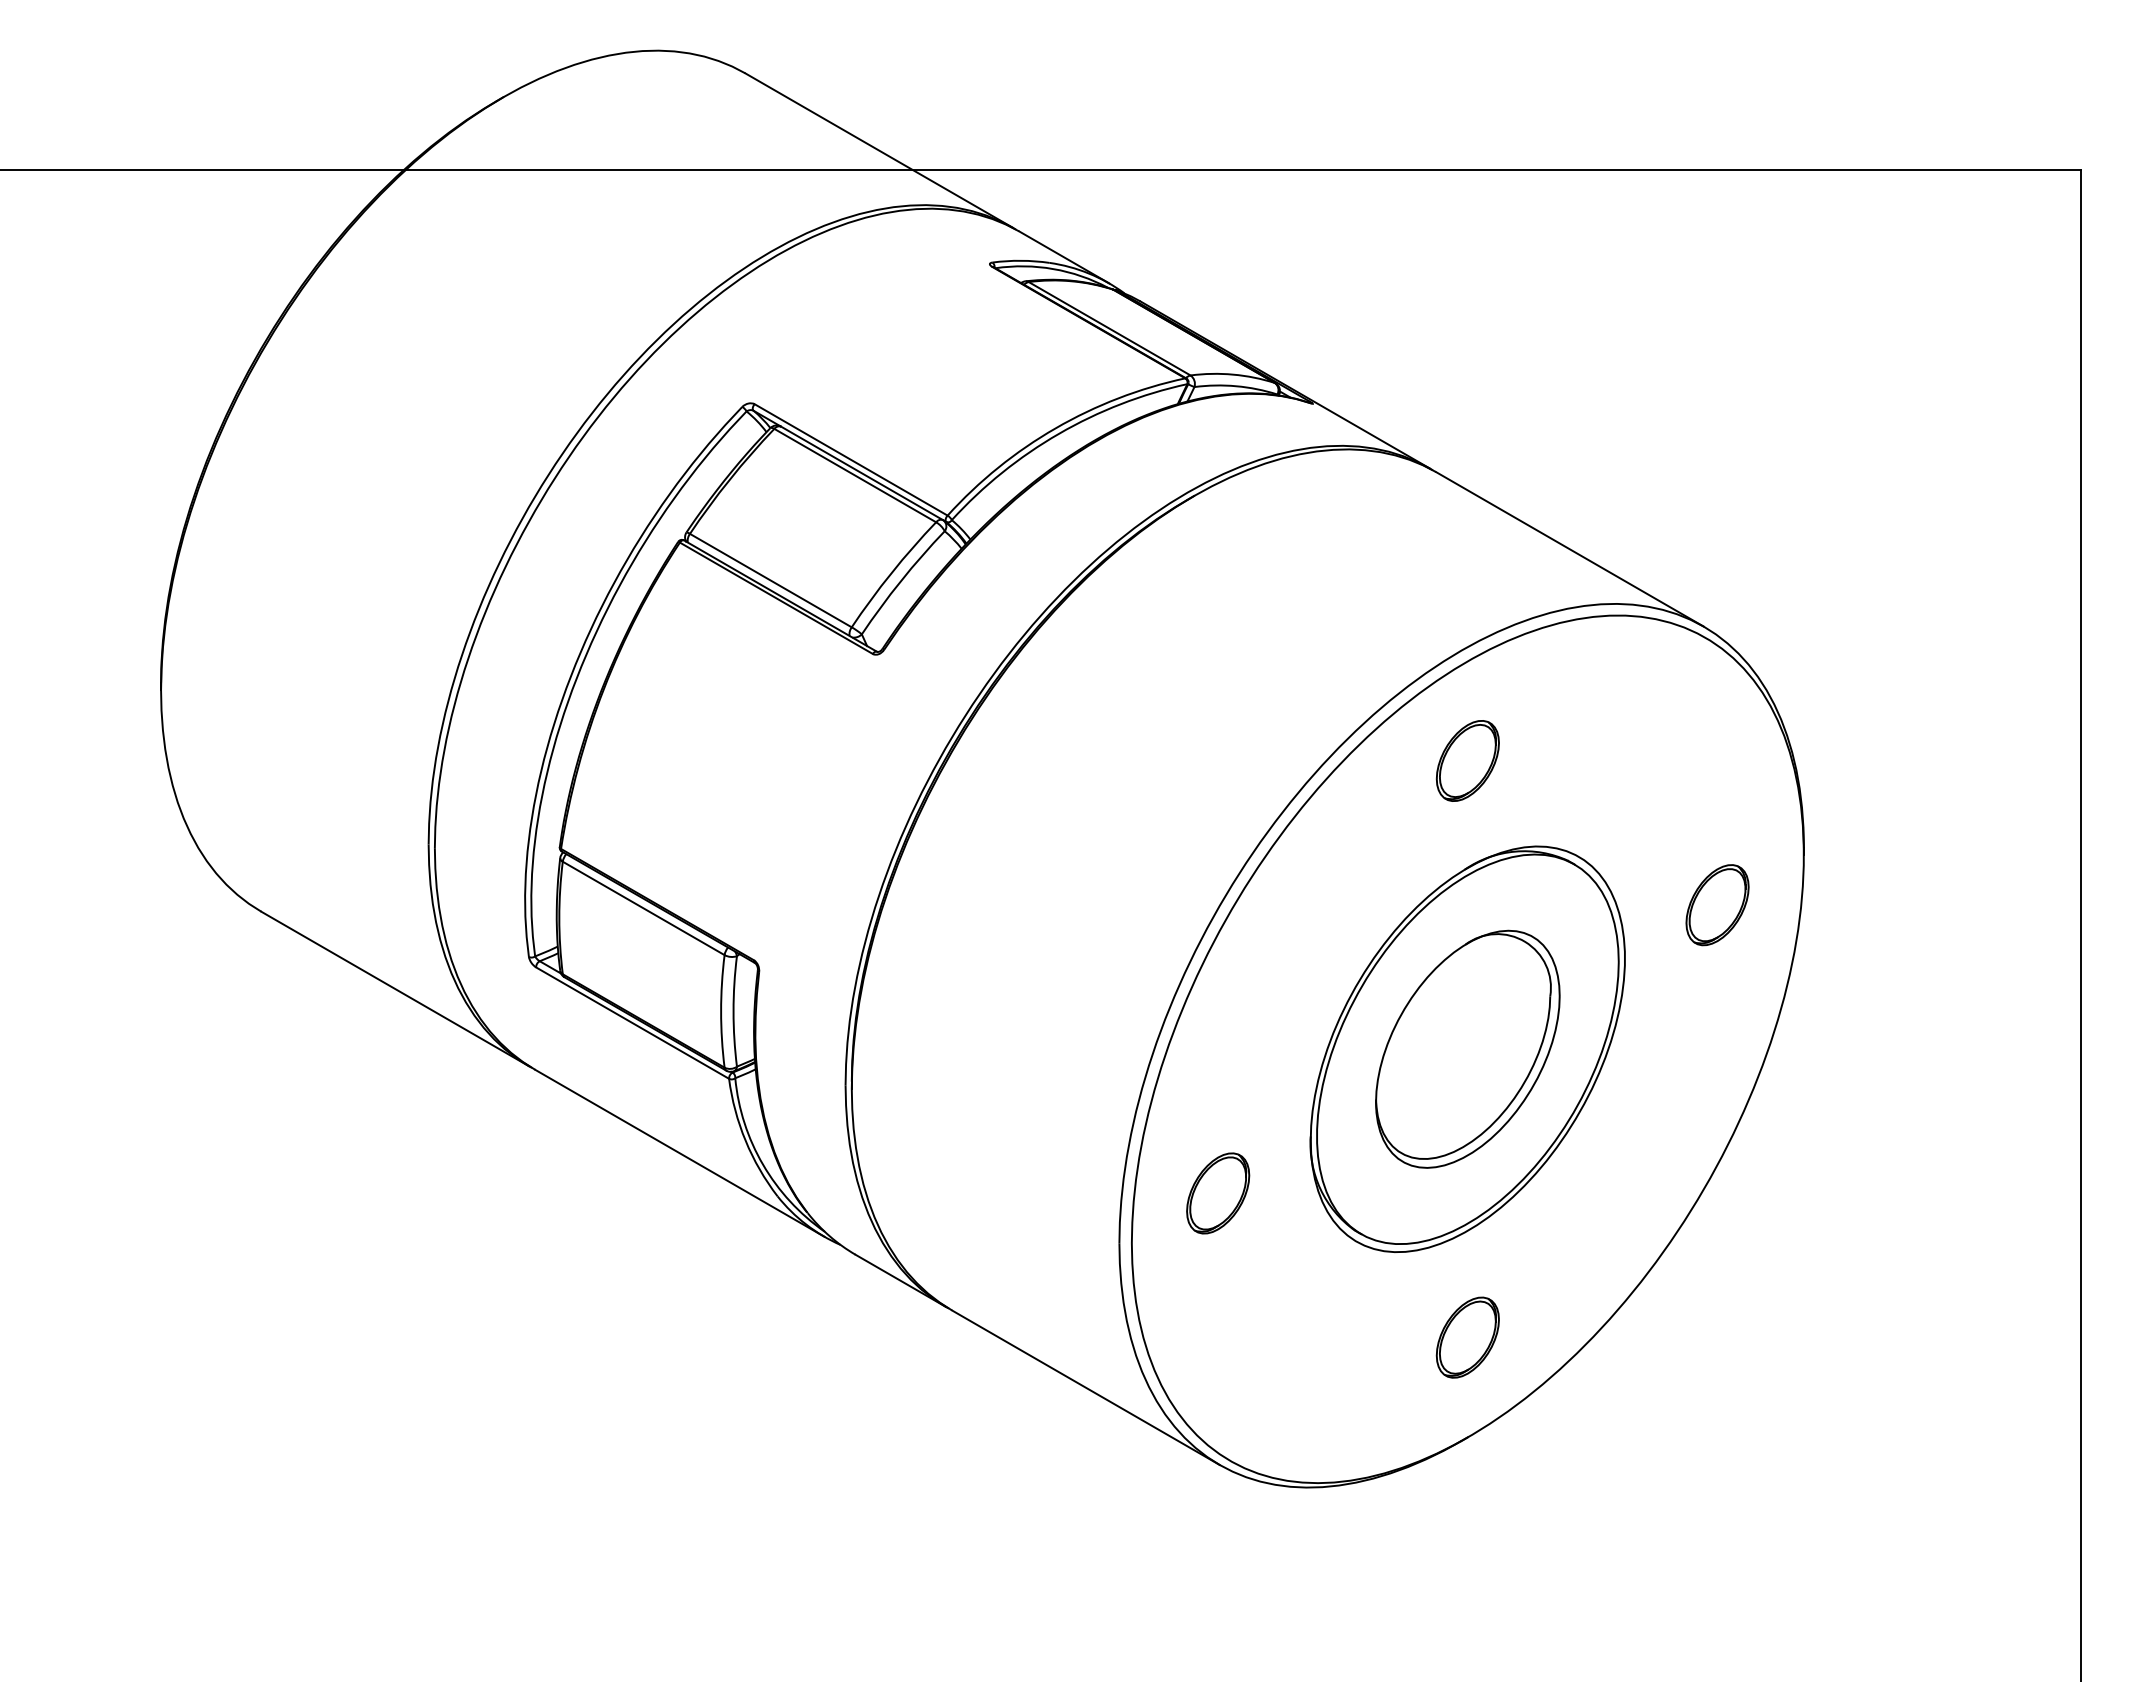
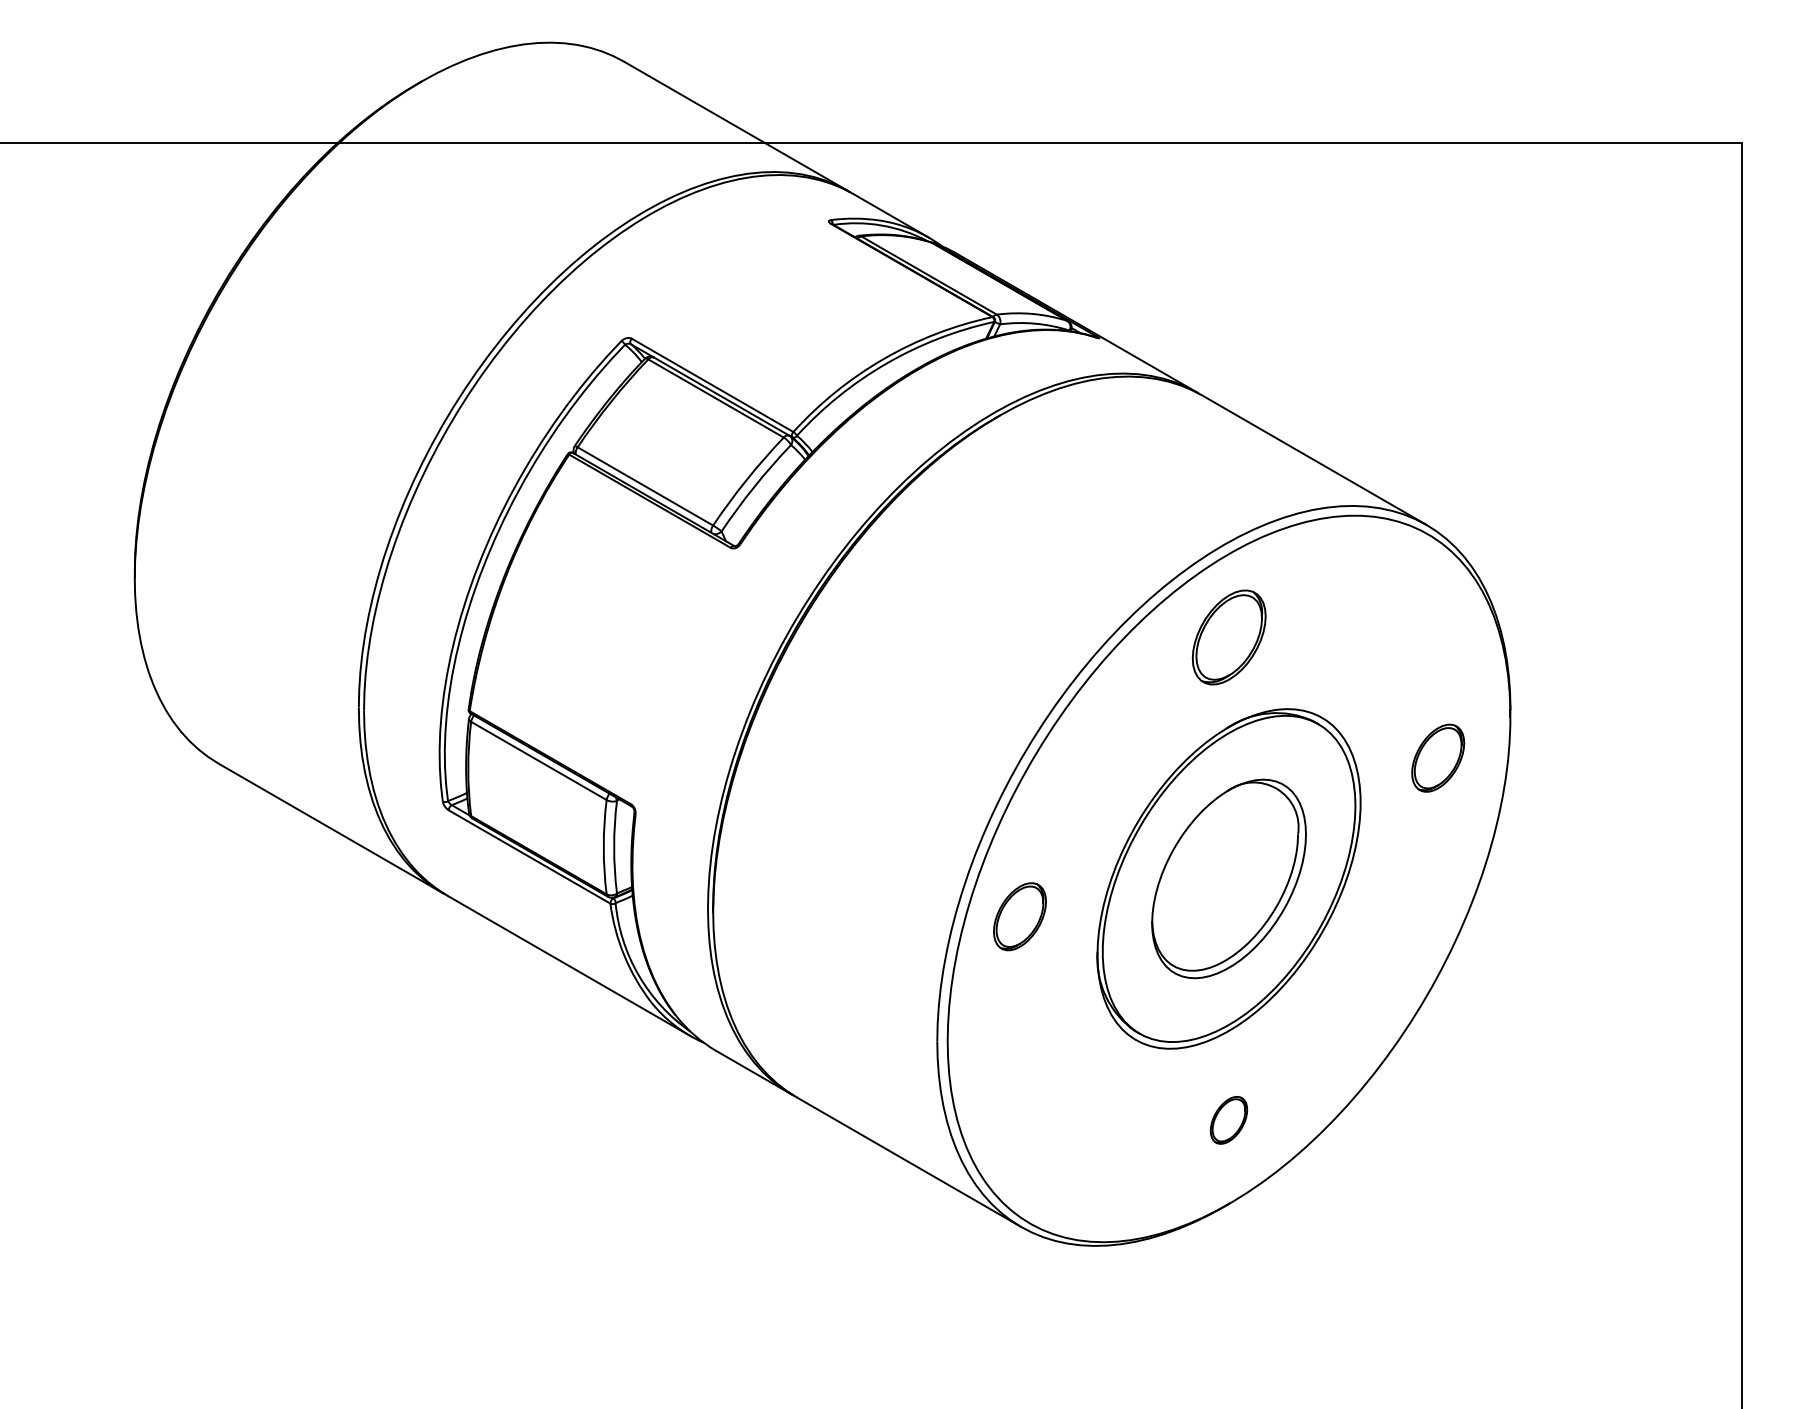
part: (1467, 760) -> (1228, 637), size x1.4
part: (1218, 1193) -> (1020, 916), moved
part: (1467, 1337) -> (1228, 1120), size x0.7

